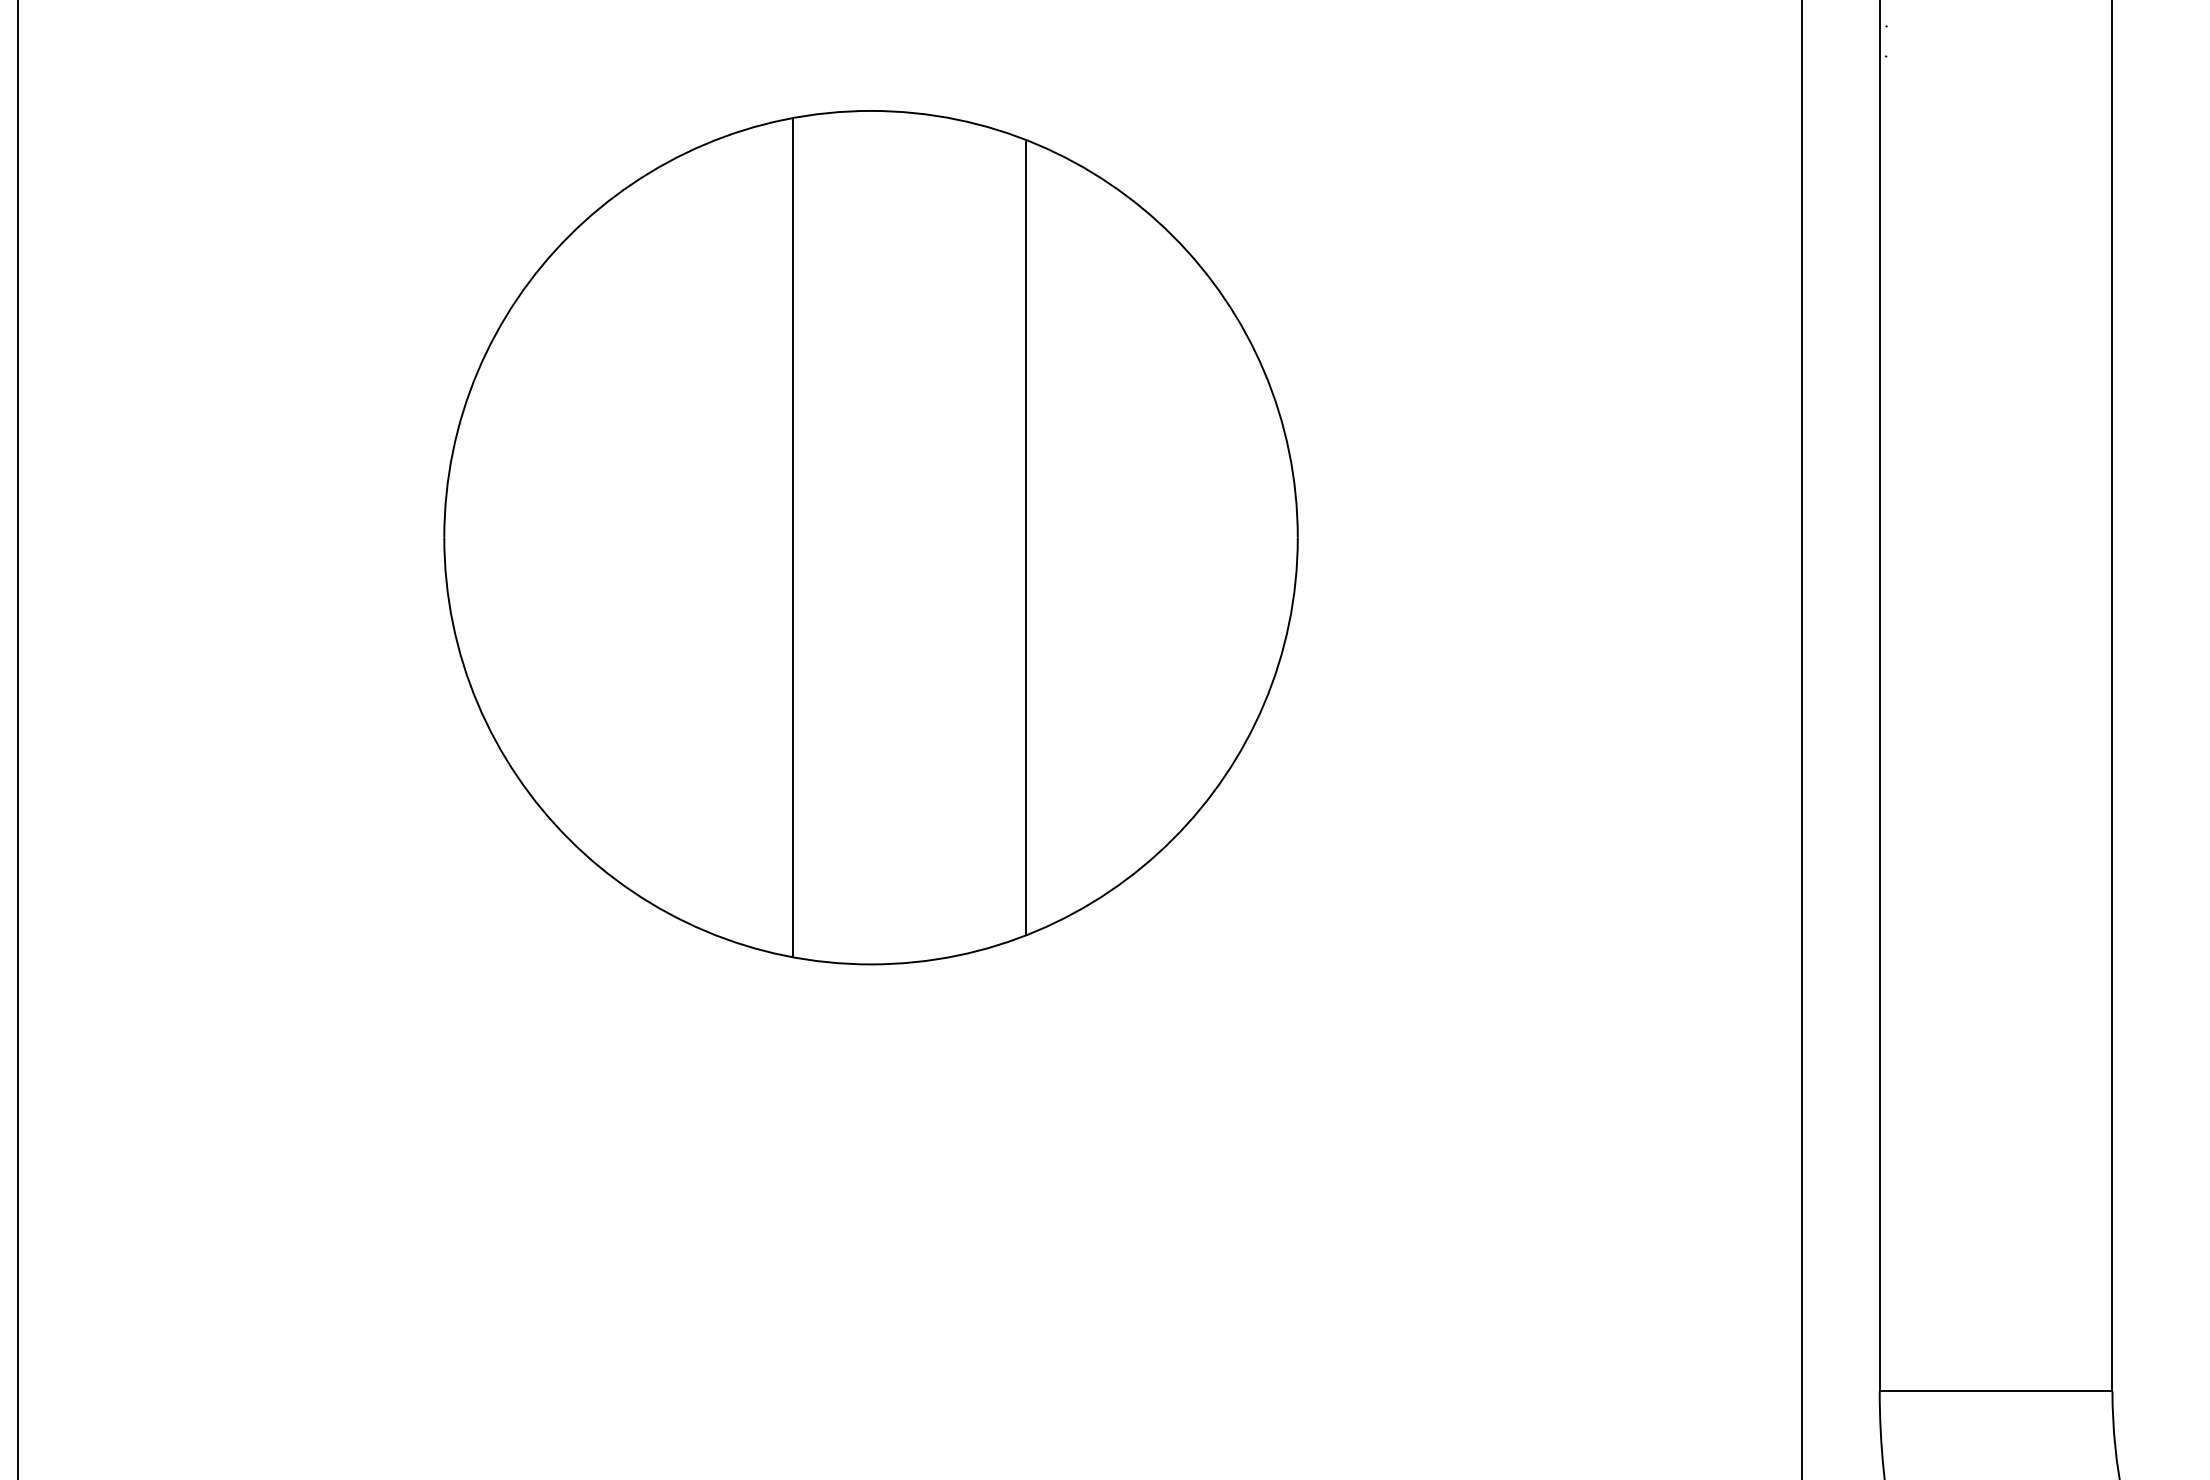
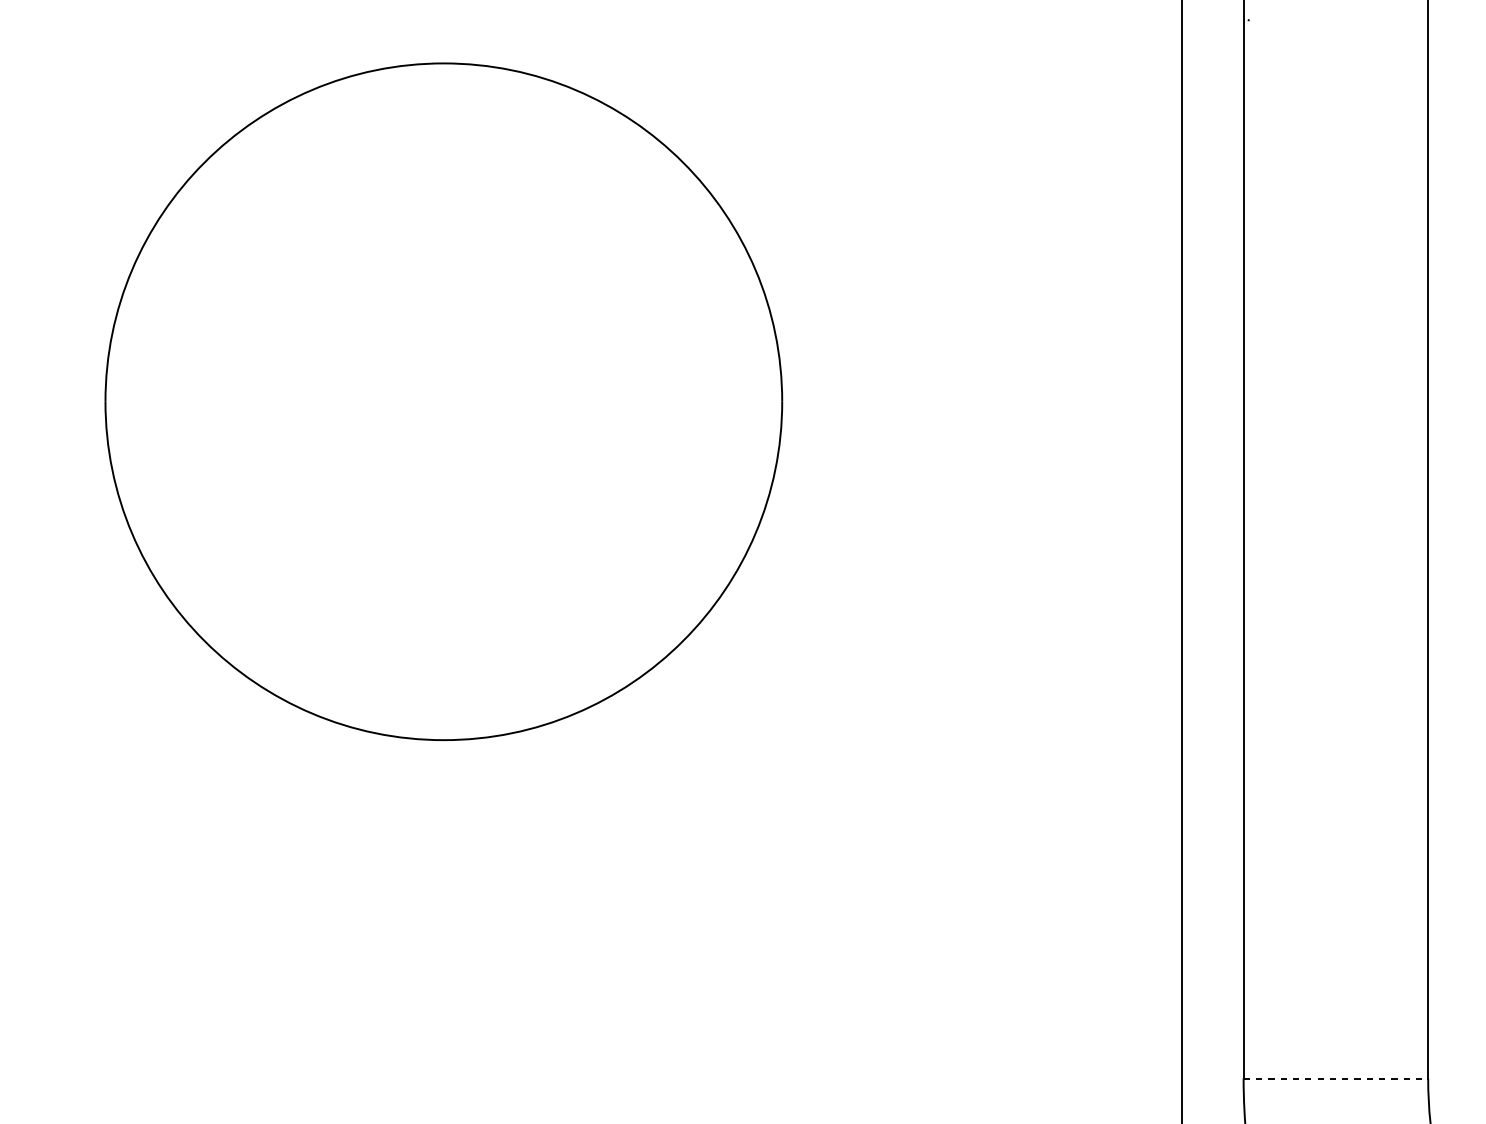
line: (793, 537) -> (382, 401), removed
line: (1026, 537) -> (567, 401), removed
line: (1996, 1391) -> (1336, 1078), solid -> dashed

